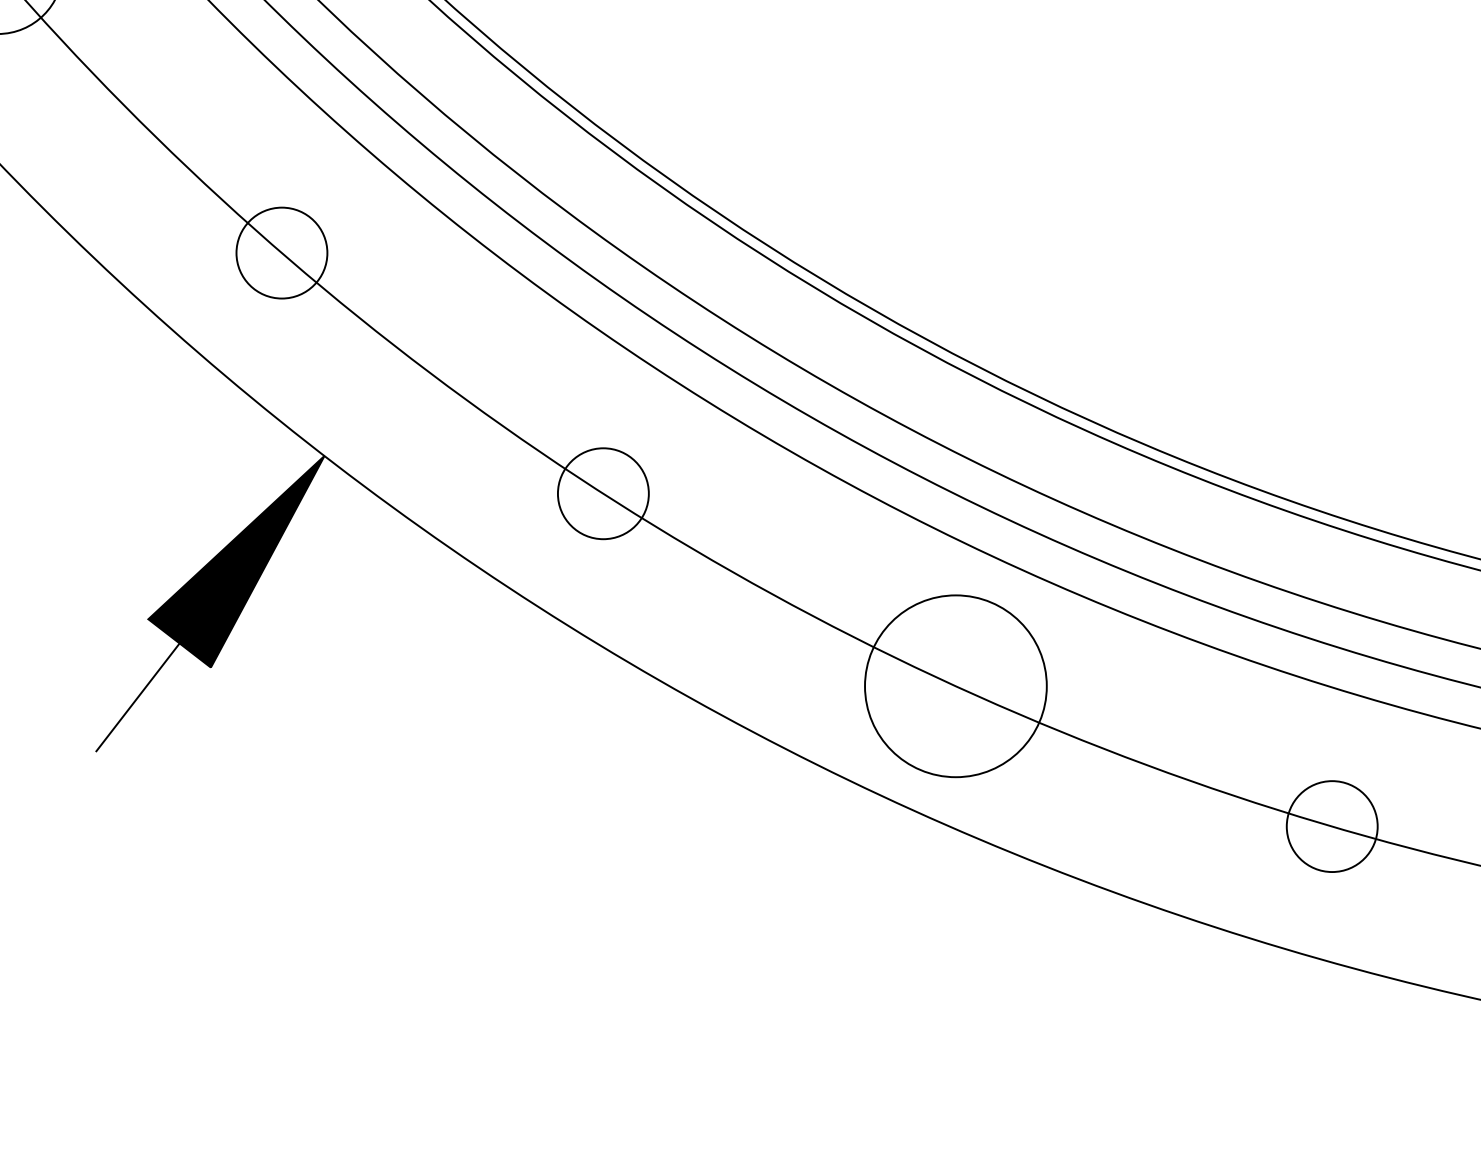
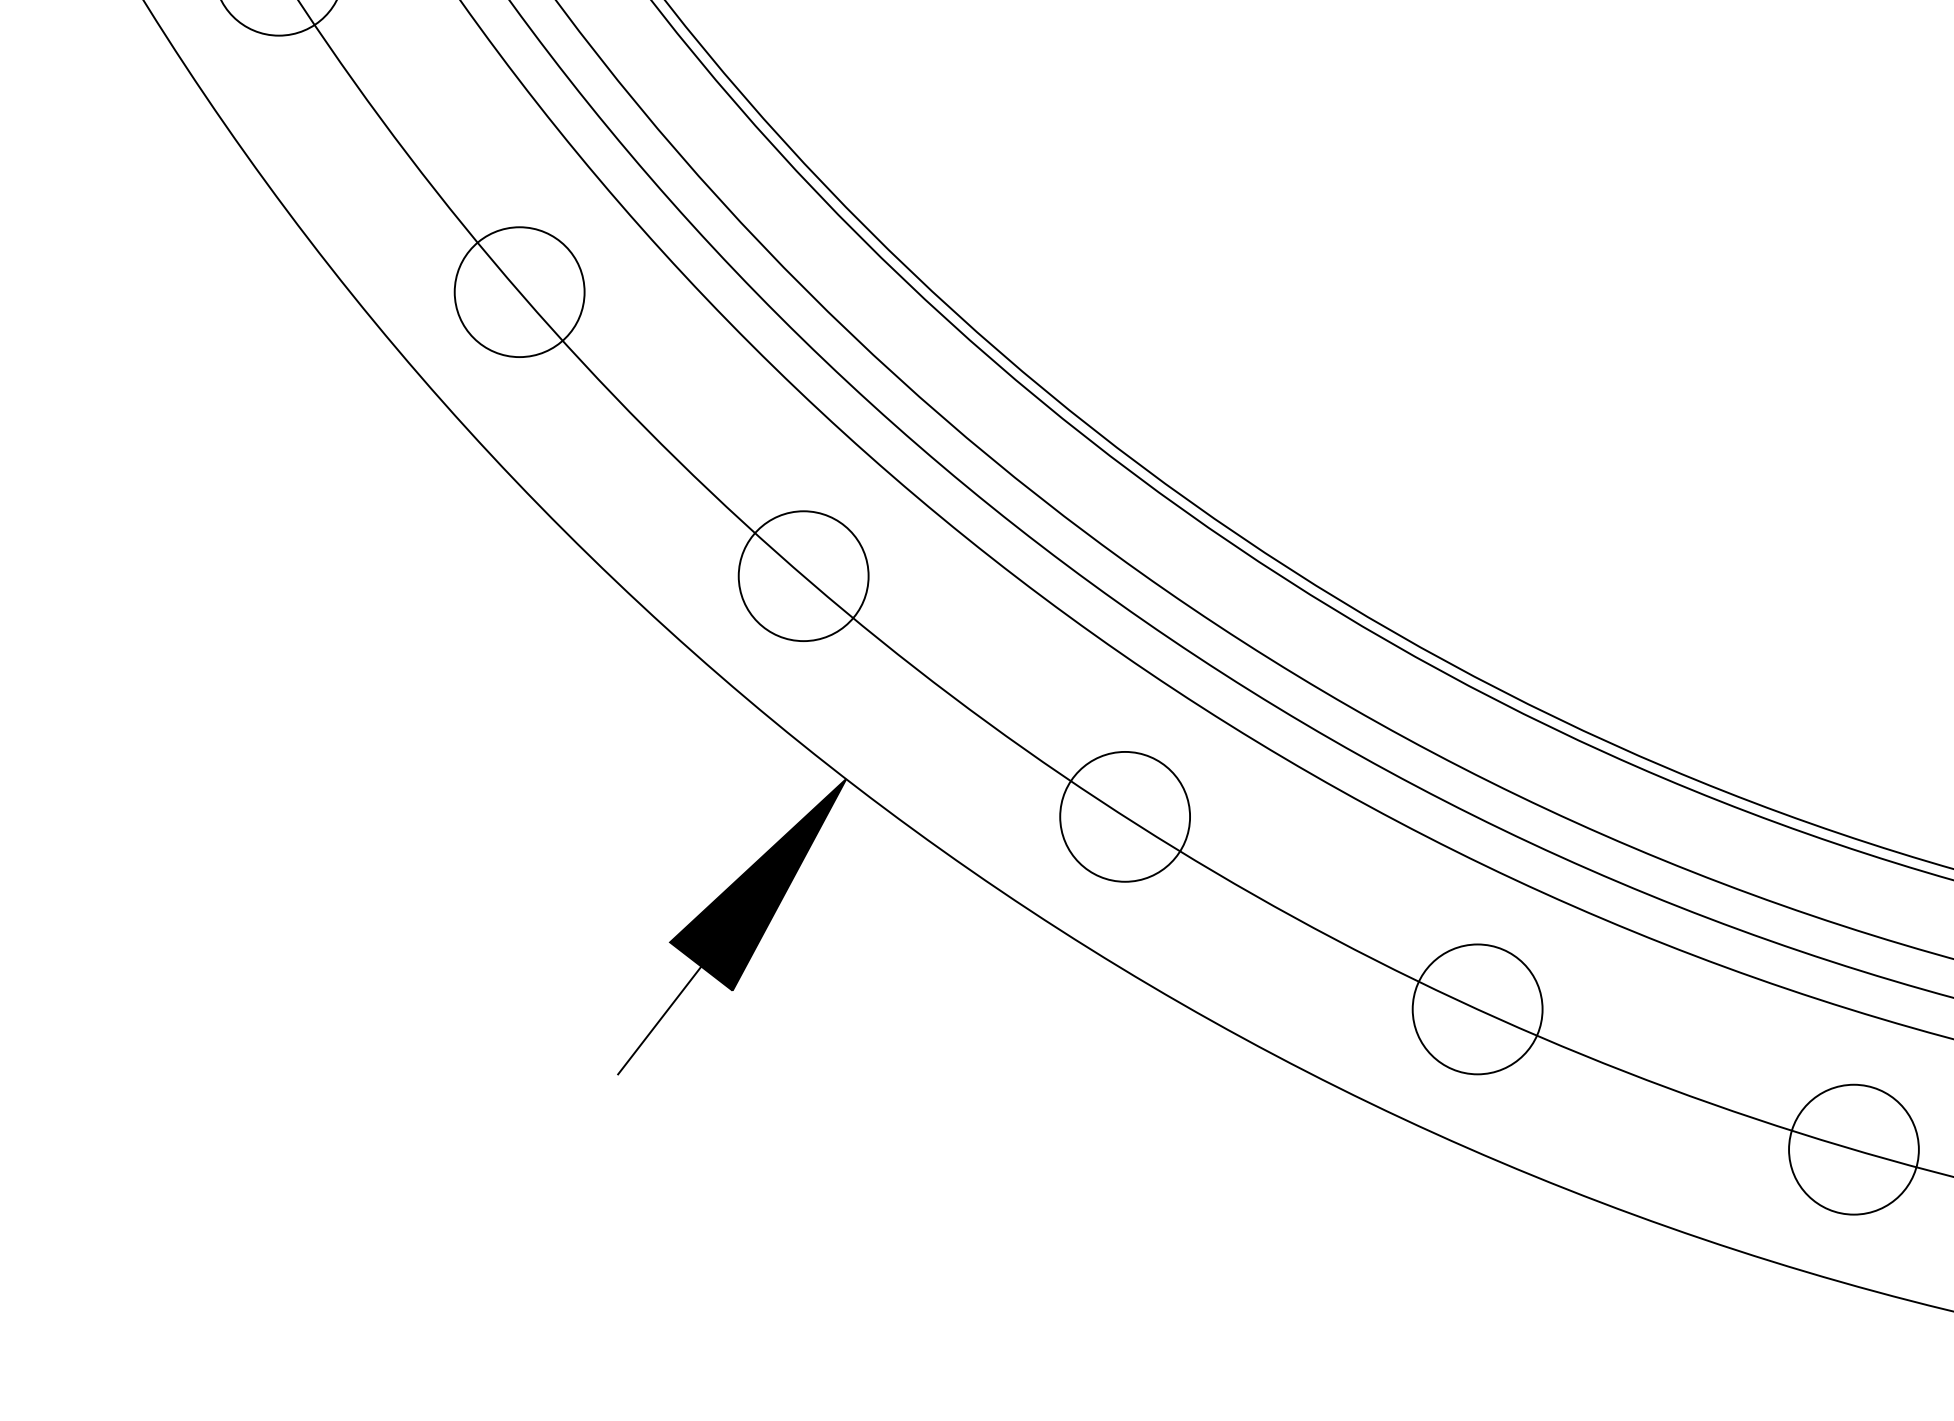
circle: (281, 253) -> (803, 576), size x1.43
circle: (603, 493) -> (1125, 816), size x1.43
circle: (955, 686) -> (1477, 1009), size x0.71
circle: (1331, 826) -> (1853, 1149), size x1.43

